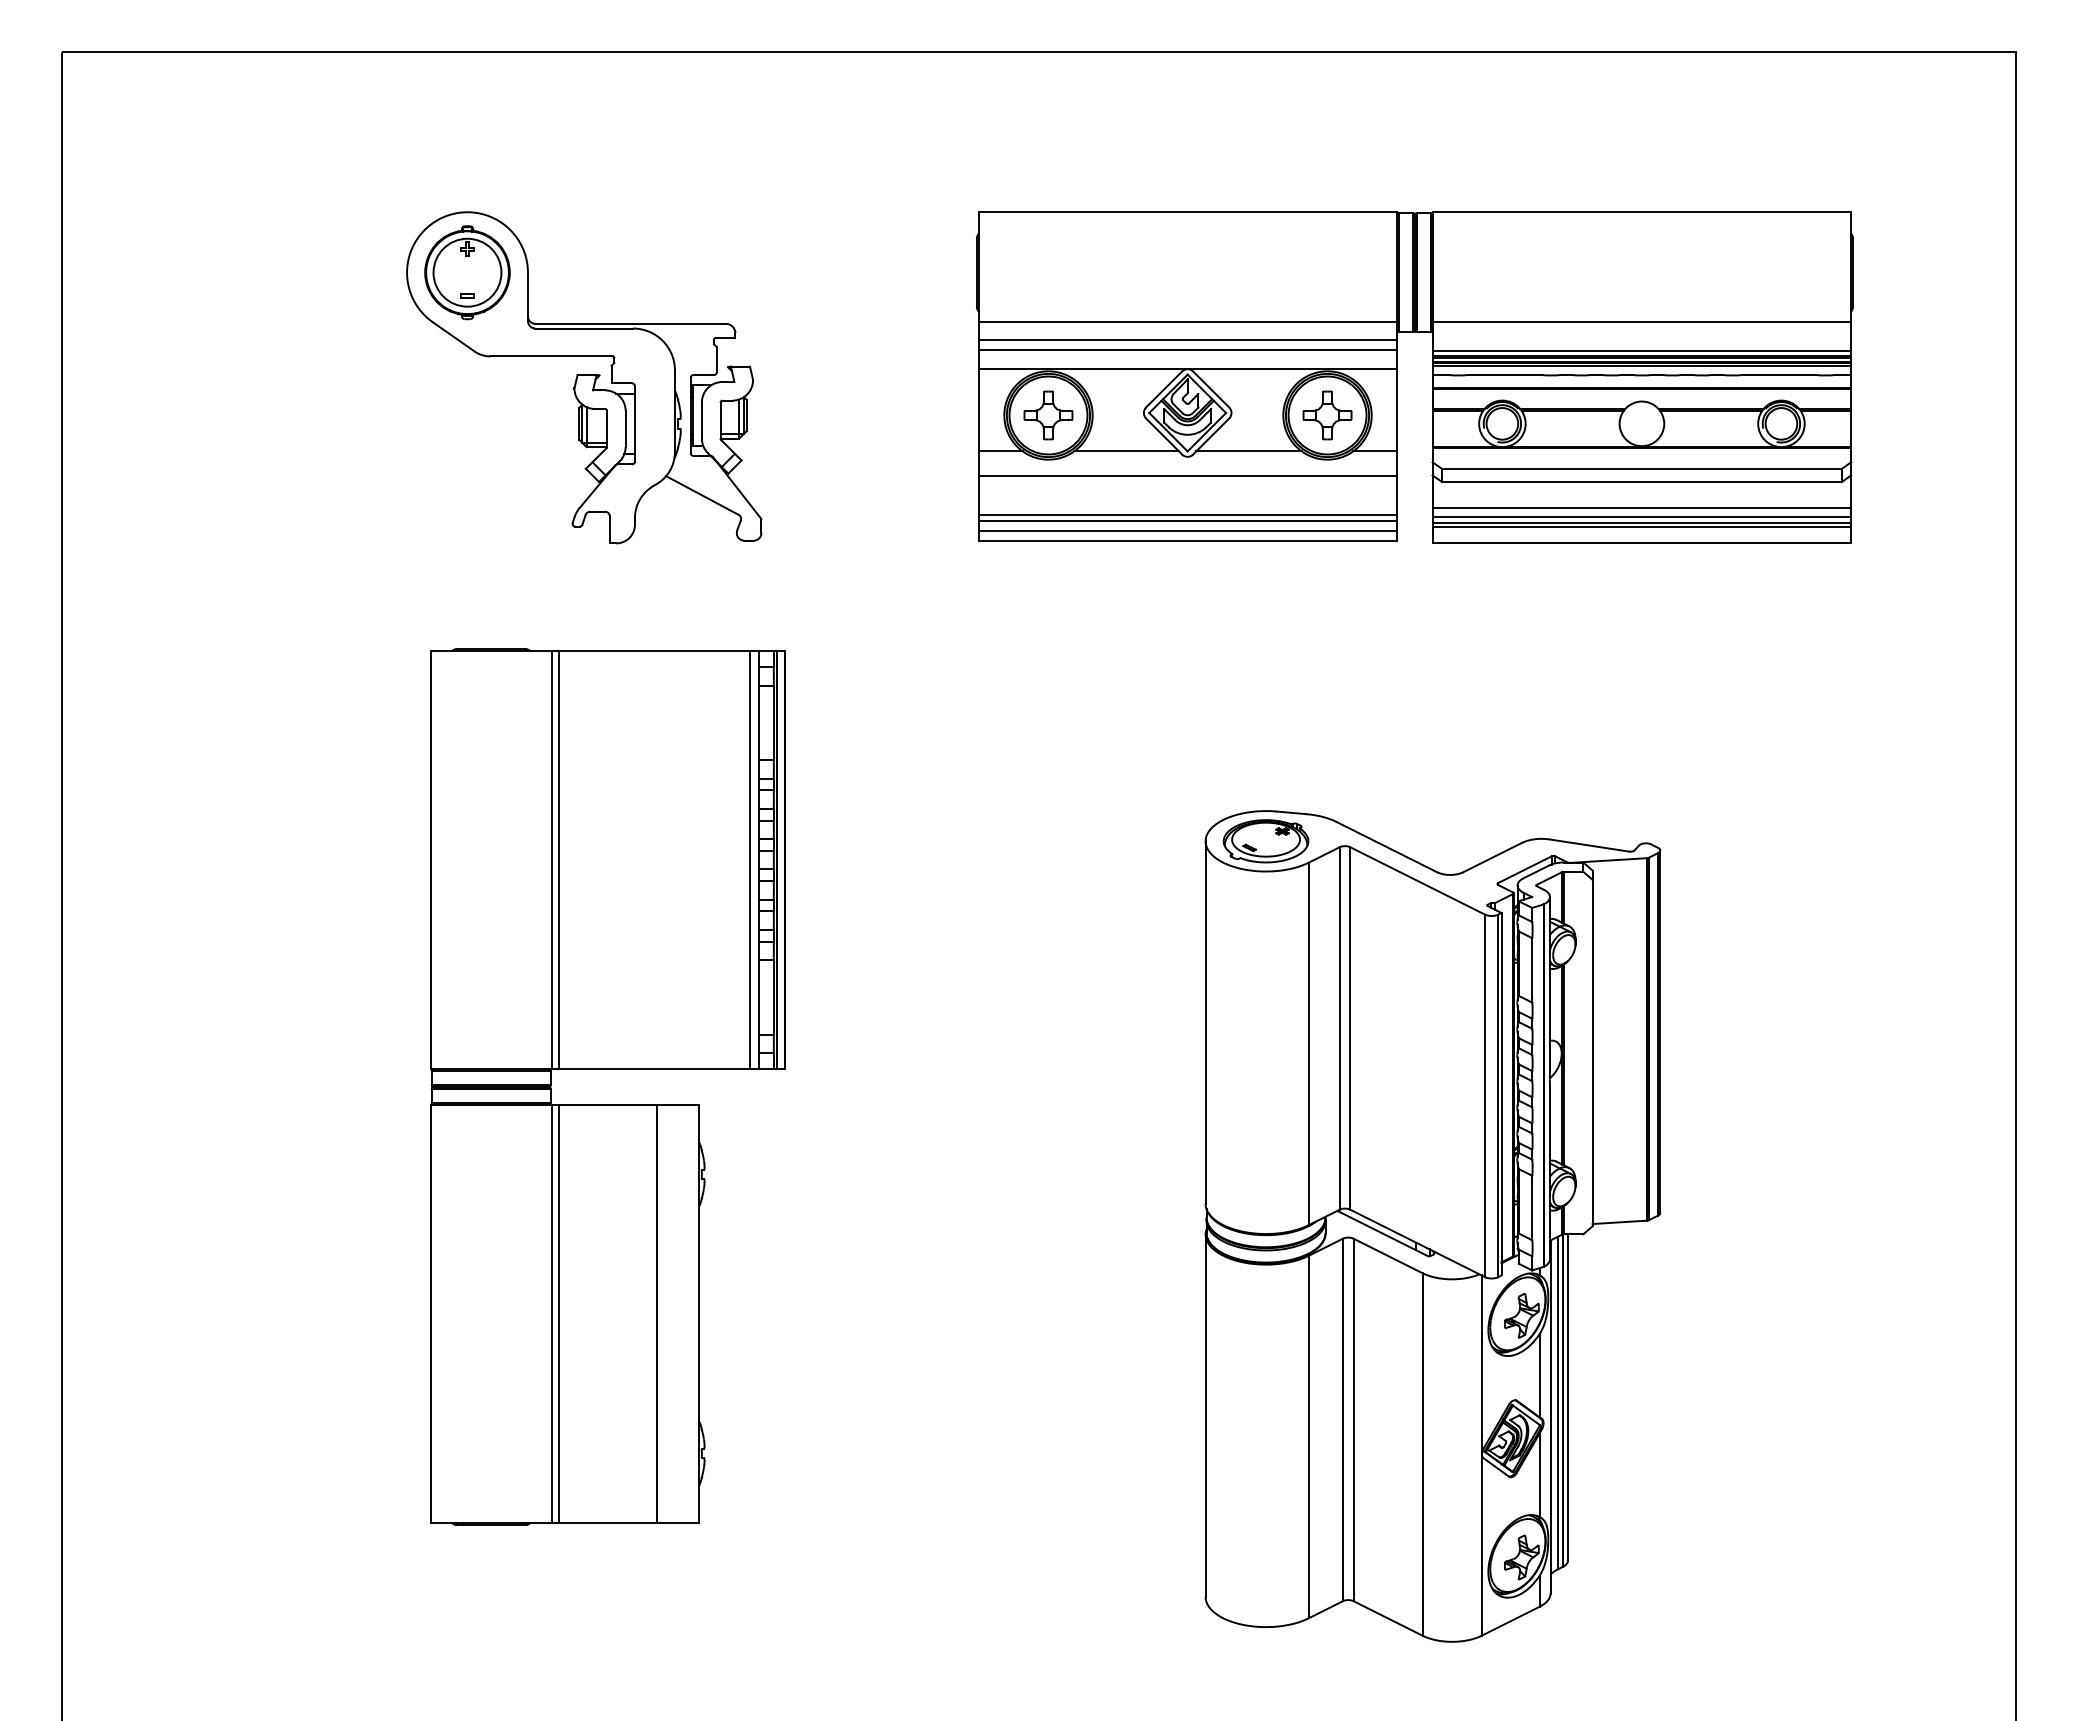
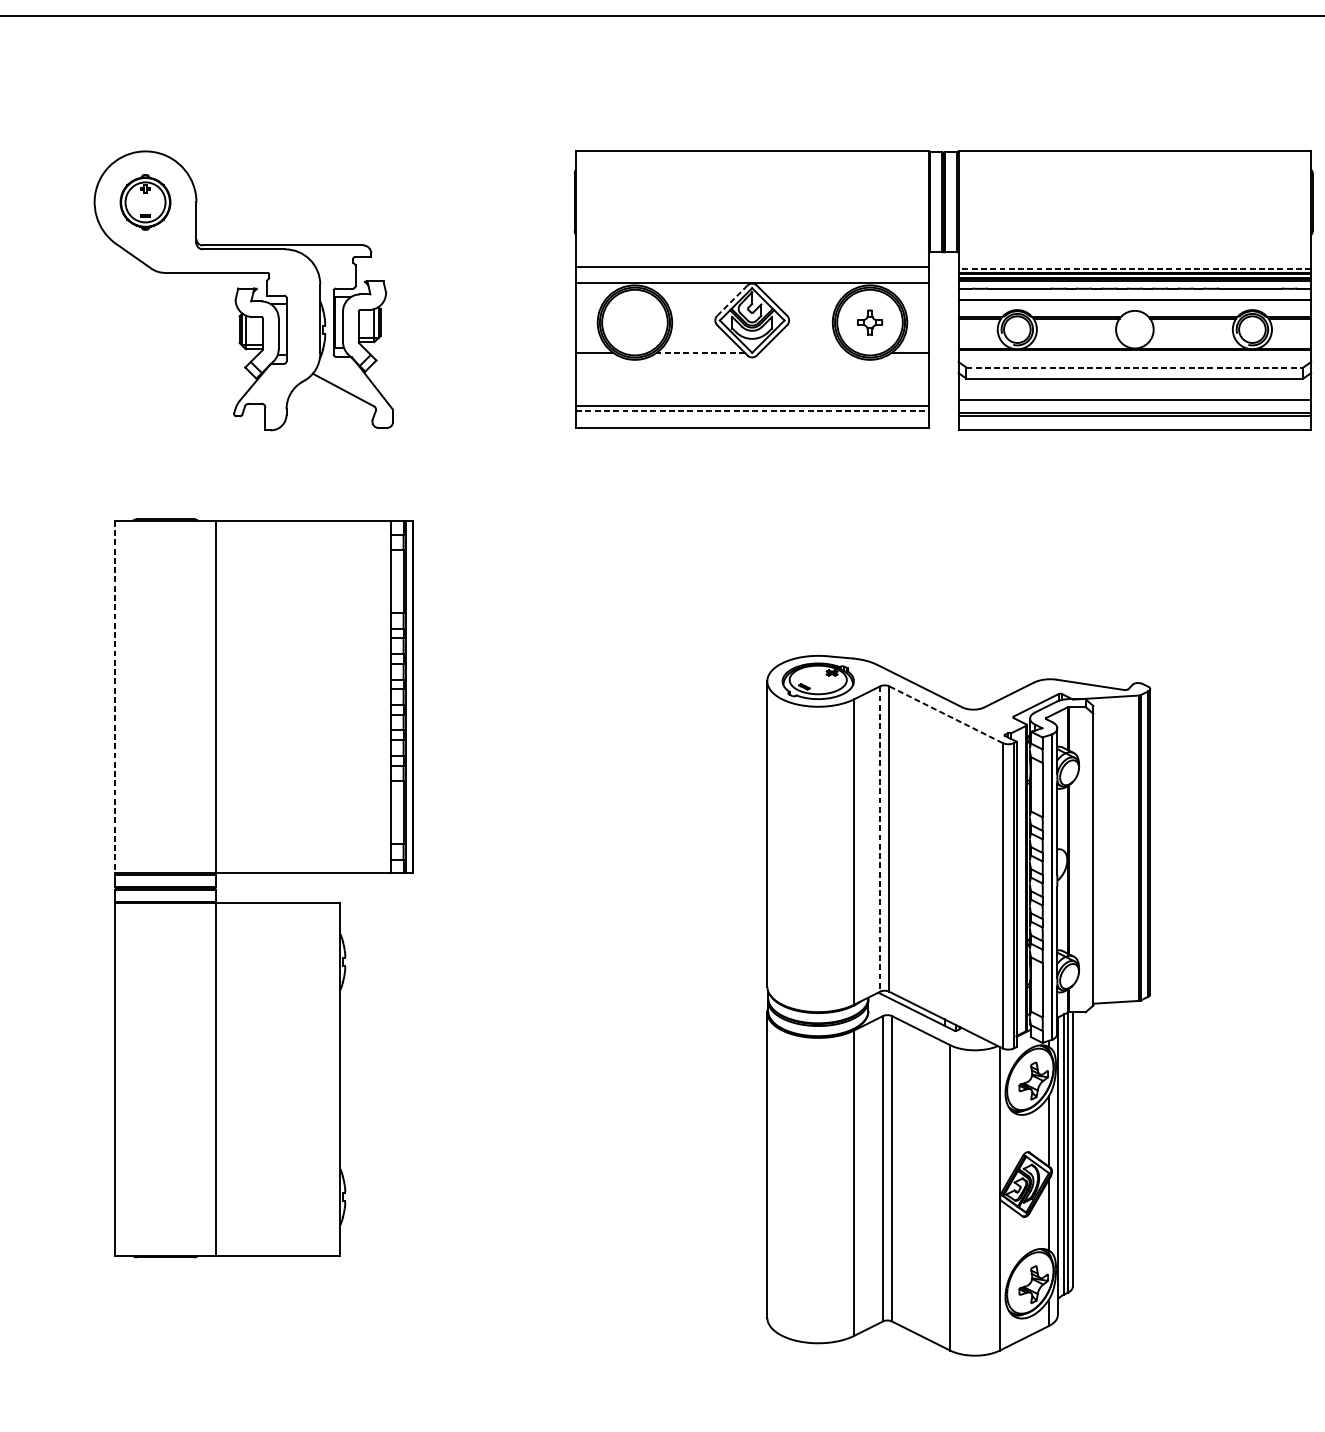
part: (467, 272) -> (145, 202), size x0.7
line: (1187, 322) -> (752, 244), removed
line: (1641, 322) -> (1134, 244), removed
line: (1187, 339) -> (752, 258), removed
line: (1641, 351) -> (1134, 268), solid -> dashed
line: (1164, 389) -> (732, 300), solid -> dashed
part: (1048, 415) -> (634, 322), removed
part: (1327, 415) -> (870, 322), size x0.6
line: (1126, 451) -> (700, 352), solid -> dashed
line: (1248, 451) -> (803, 352), removed
line: (1641, 468) -> (1134, 367), solid -> dashed
line: (1187, 475) -> (752, 373), removed
line: (1641, 517) -> (1134, 408), removed
line: (1188, 520) -> (752, 411), solid -> dashed
line: (1187, 530) -> (752, 419), removed
line: (559, 859) -> (223, 696), removed
line: (749, 859) -> (383, 696), removed
line: (430, 860) -> (114, 697), solid -> dashed
line: (1417, 880) -> (945, 714), solid -> dashed
line: (1339, 1028) -> (880, 839), solid -> dashed
line: (559, 1313) -> (223, 1079), removed
line: (656, 1313) -> (304, 1079), removed

